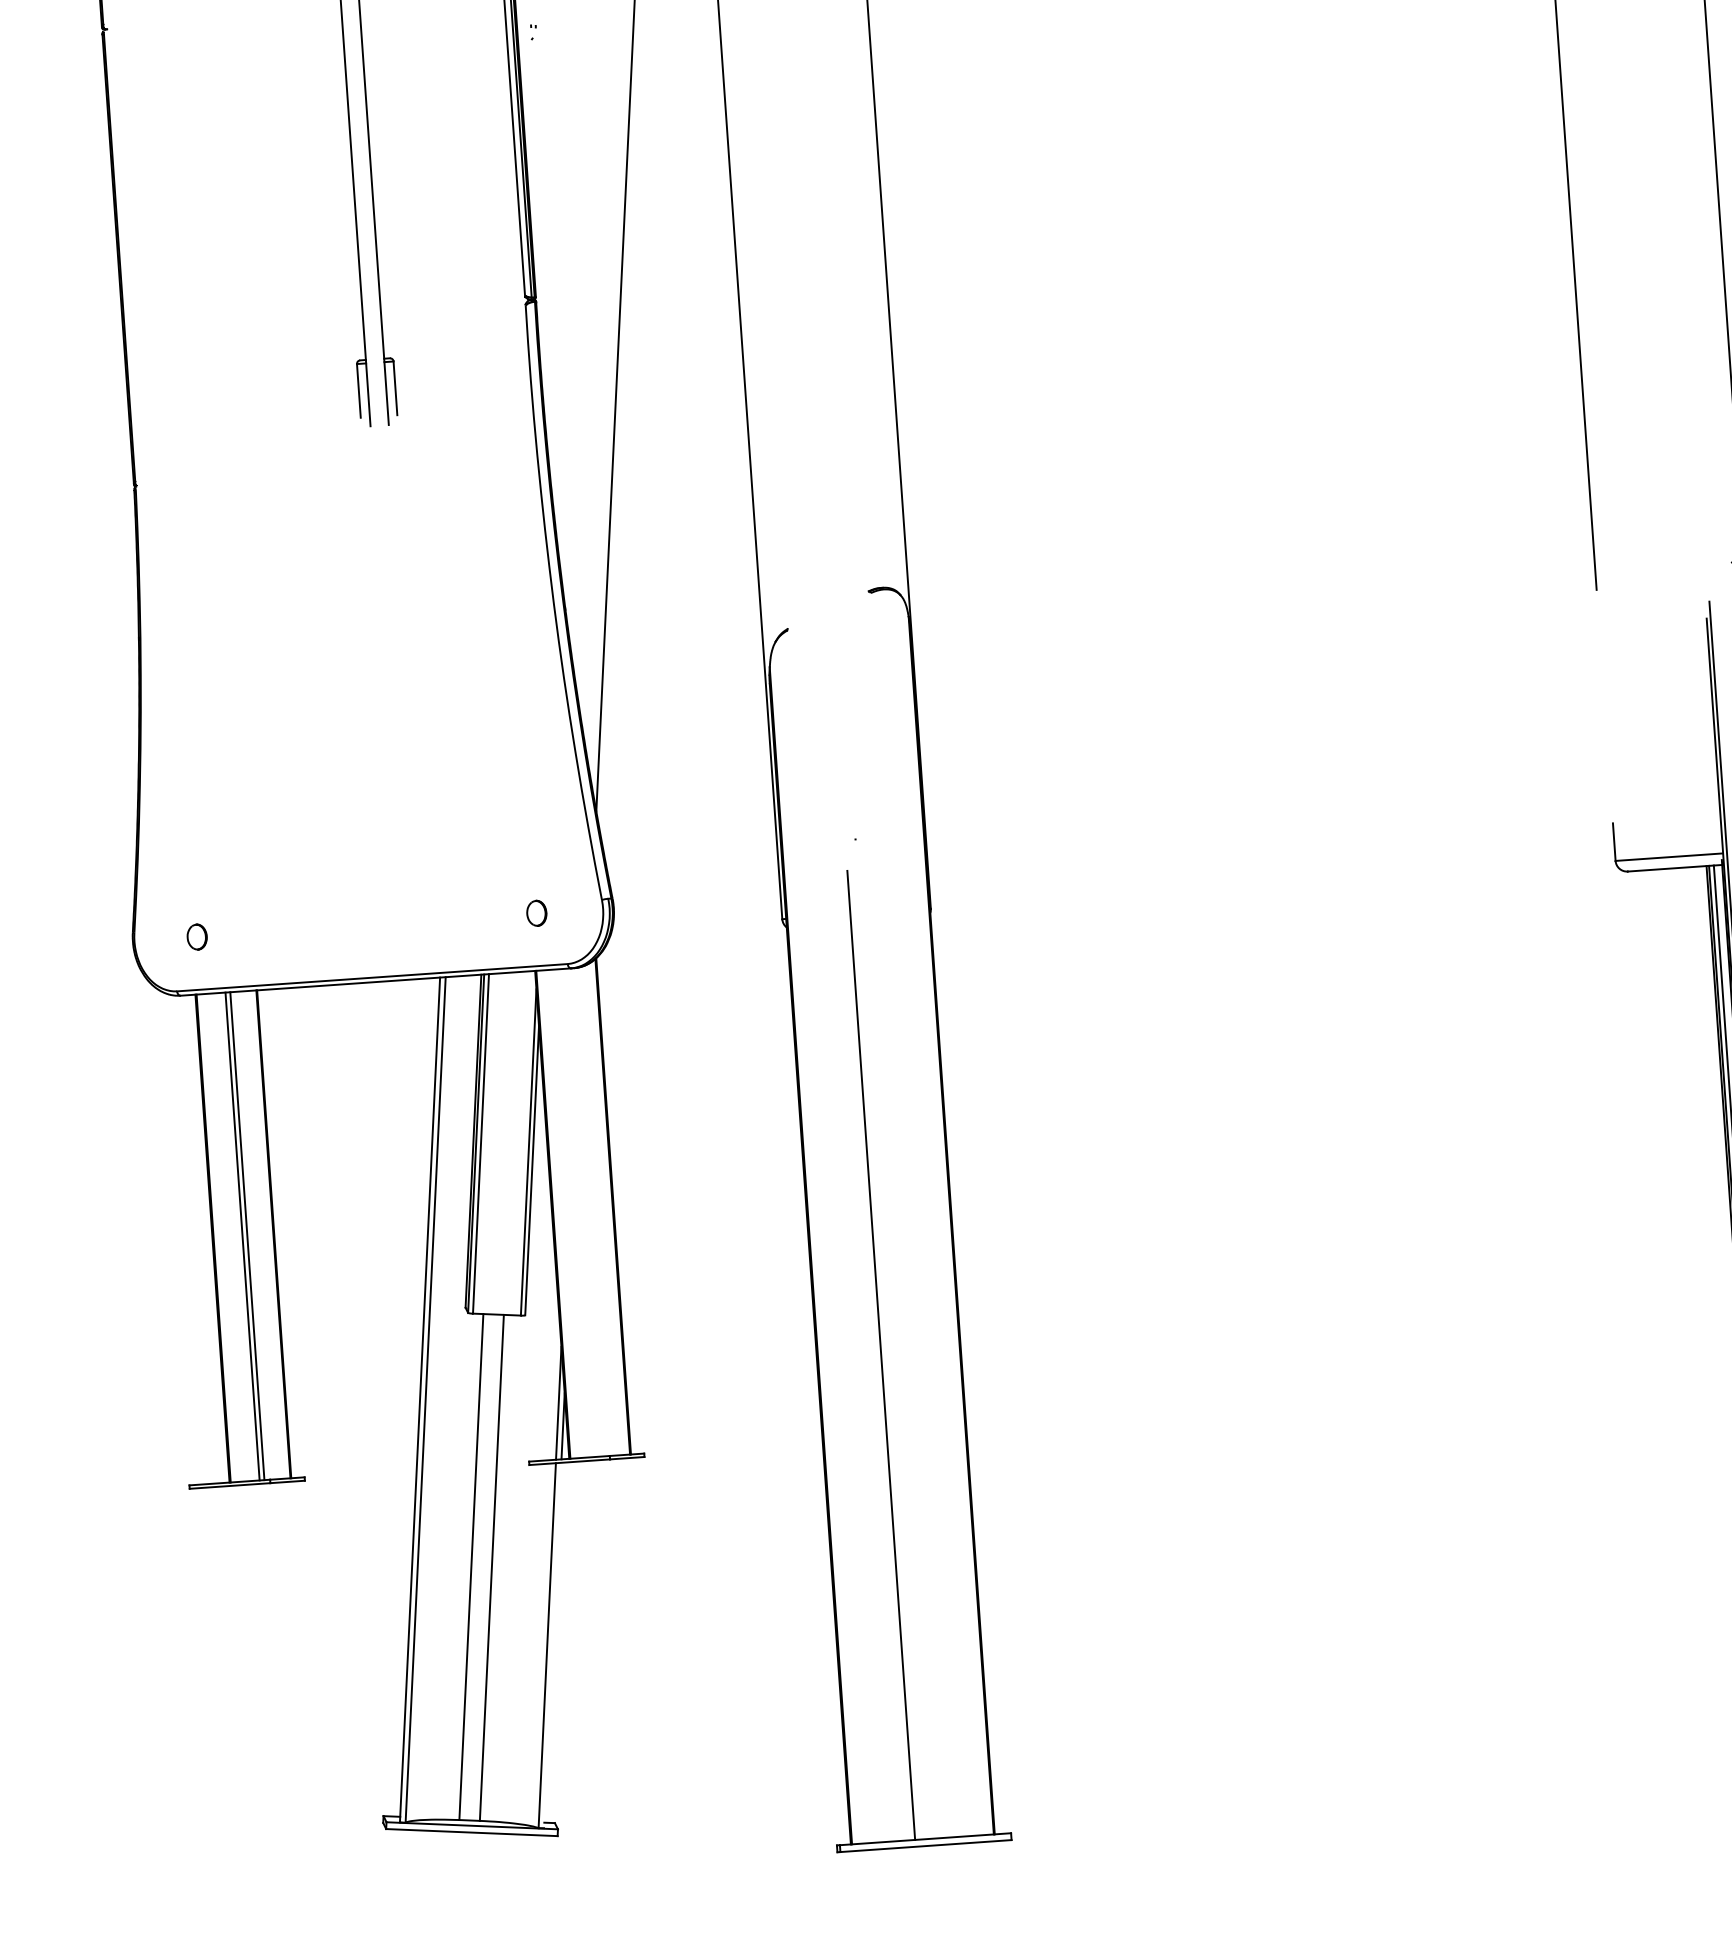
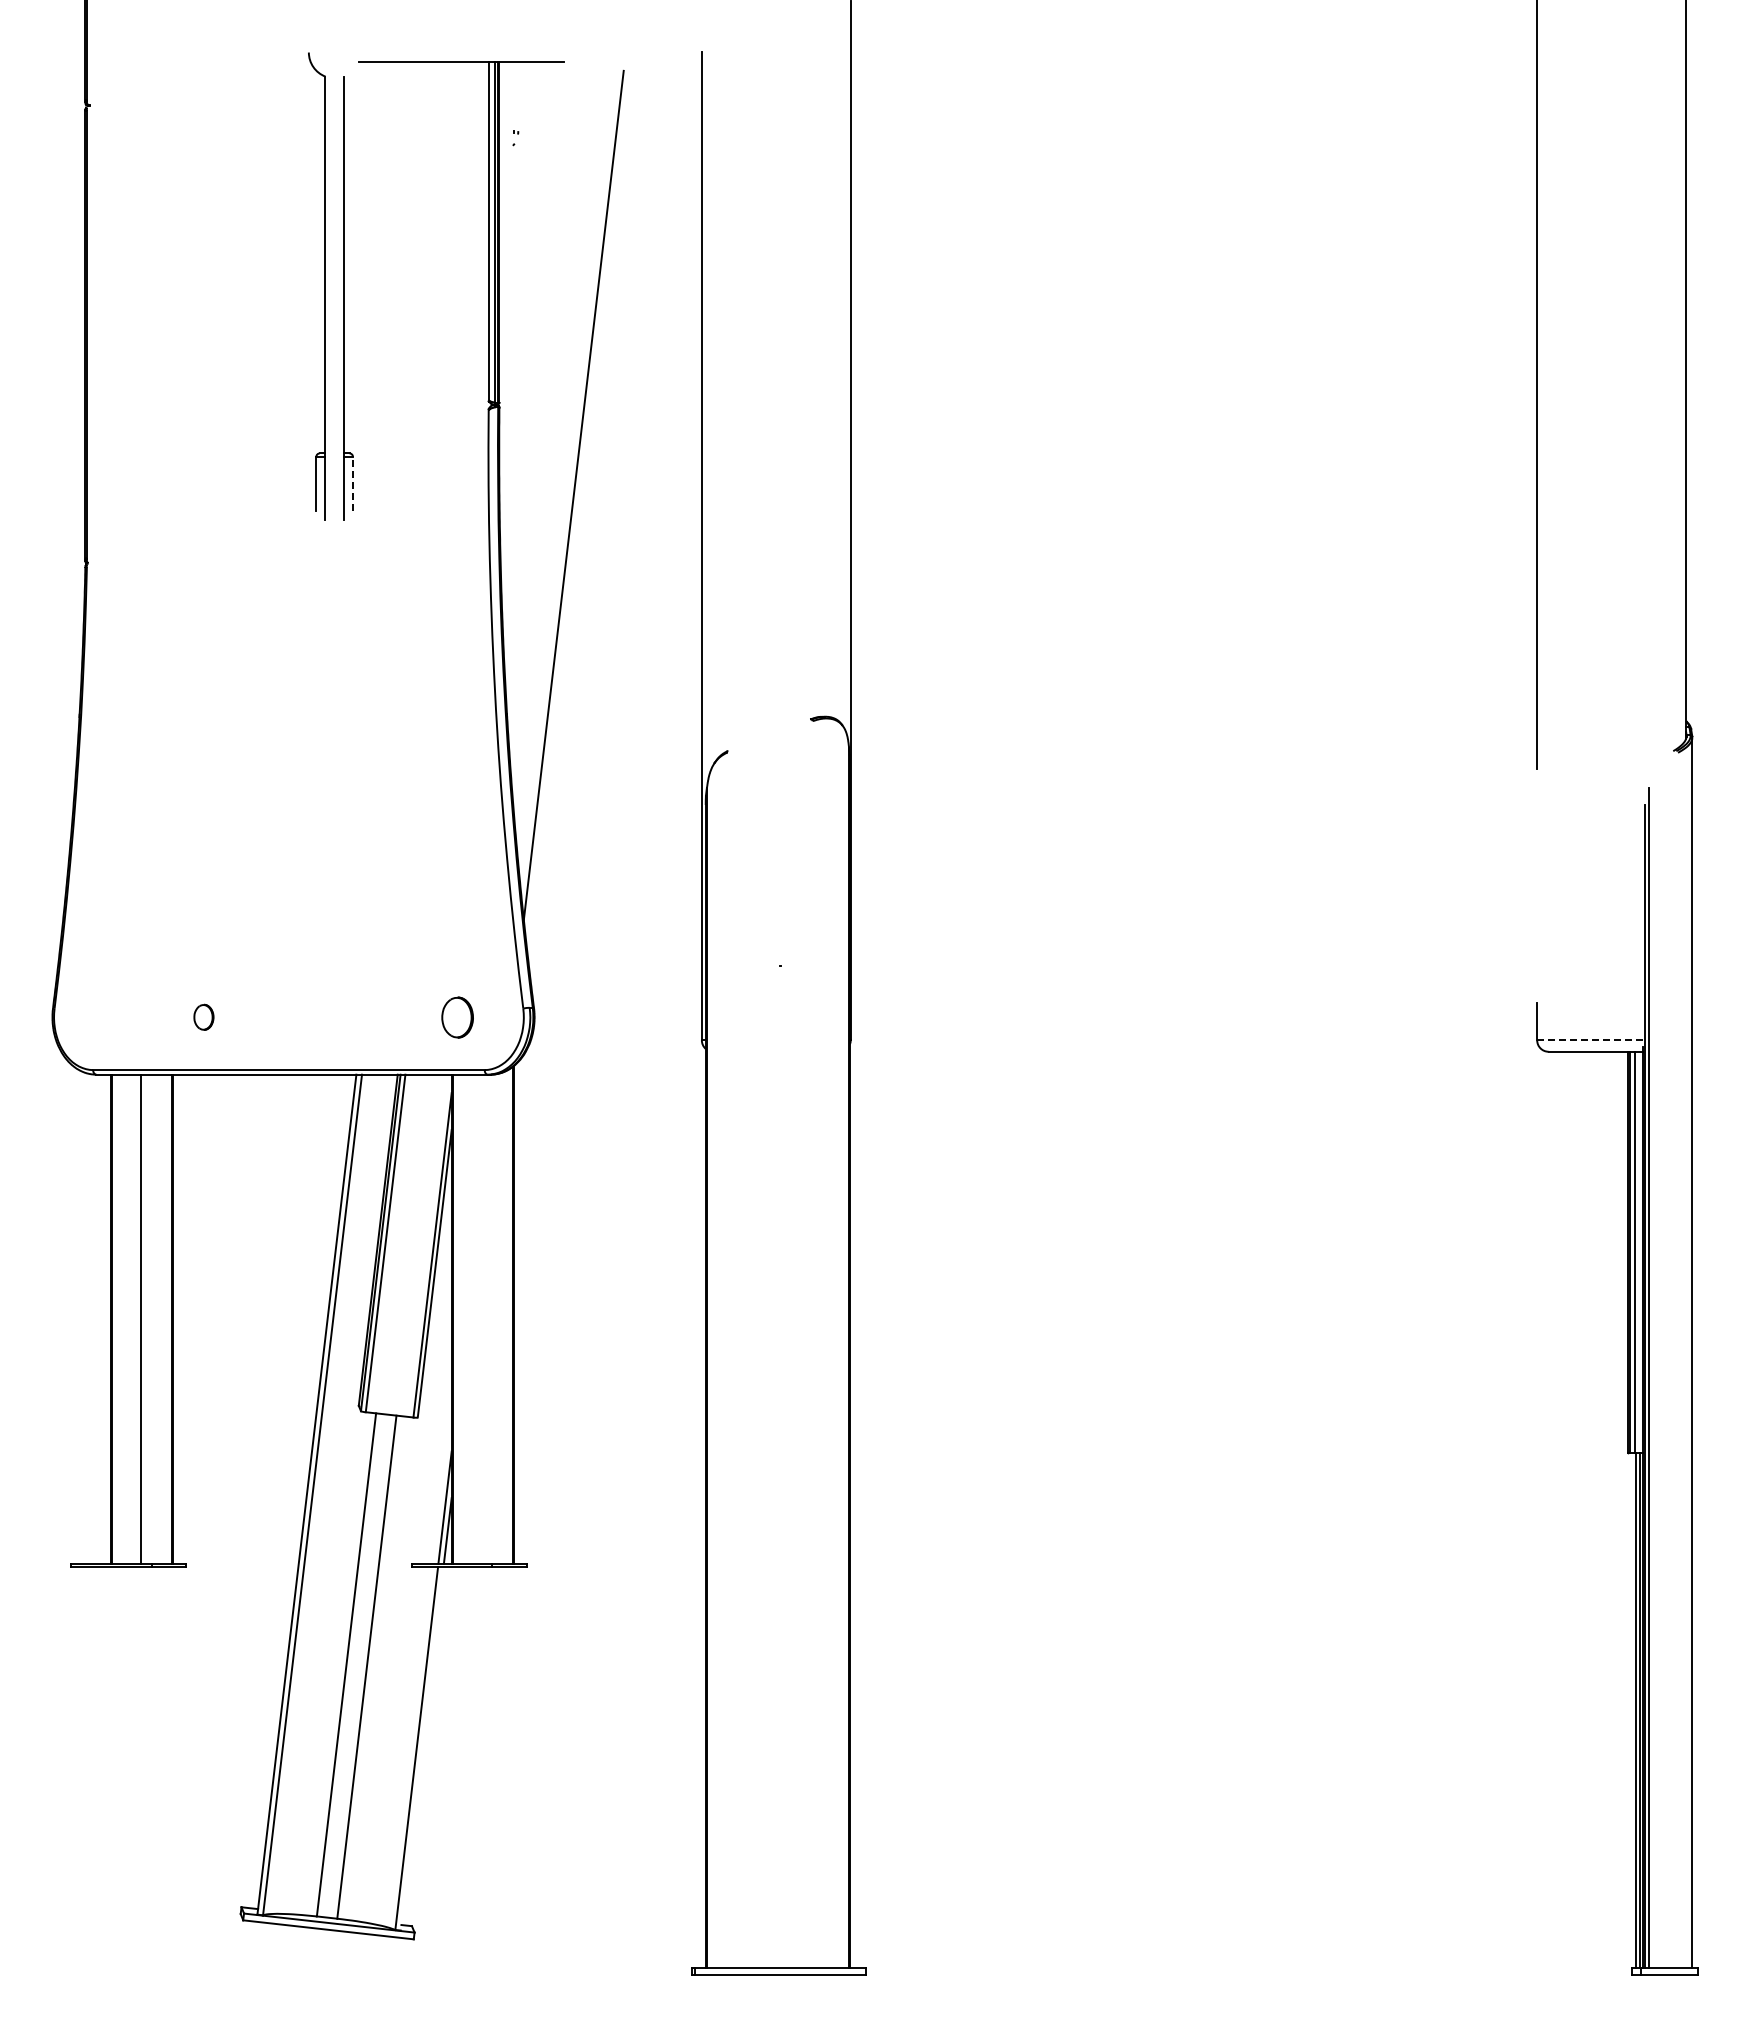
line: (394, 388) -> (352, 483), solid -> dashed
line: (1669, 857) -> (1591, 1040), solid -> dashed
part: (535, 912) -> (456, 1016), size x1.6
part: (196, 936) -> (203, 1016), moved
line: (247, 1235) -> (146, 1318), removed
line: (881, 1355) -> (770, 1482), removed

